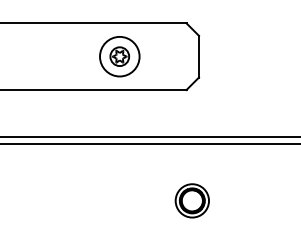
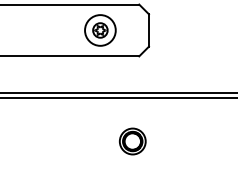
part: (119, 56) -> (100, 30), moved
part: (191, 200) -> (132, 141), moved

